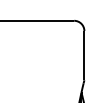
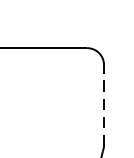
line: (84, 55) -> (104, 105), solid -> dashed

